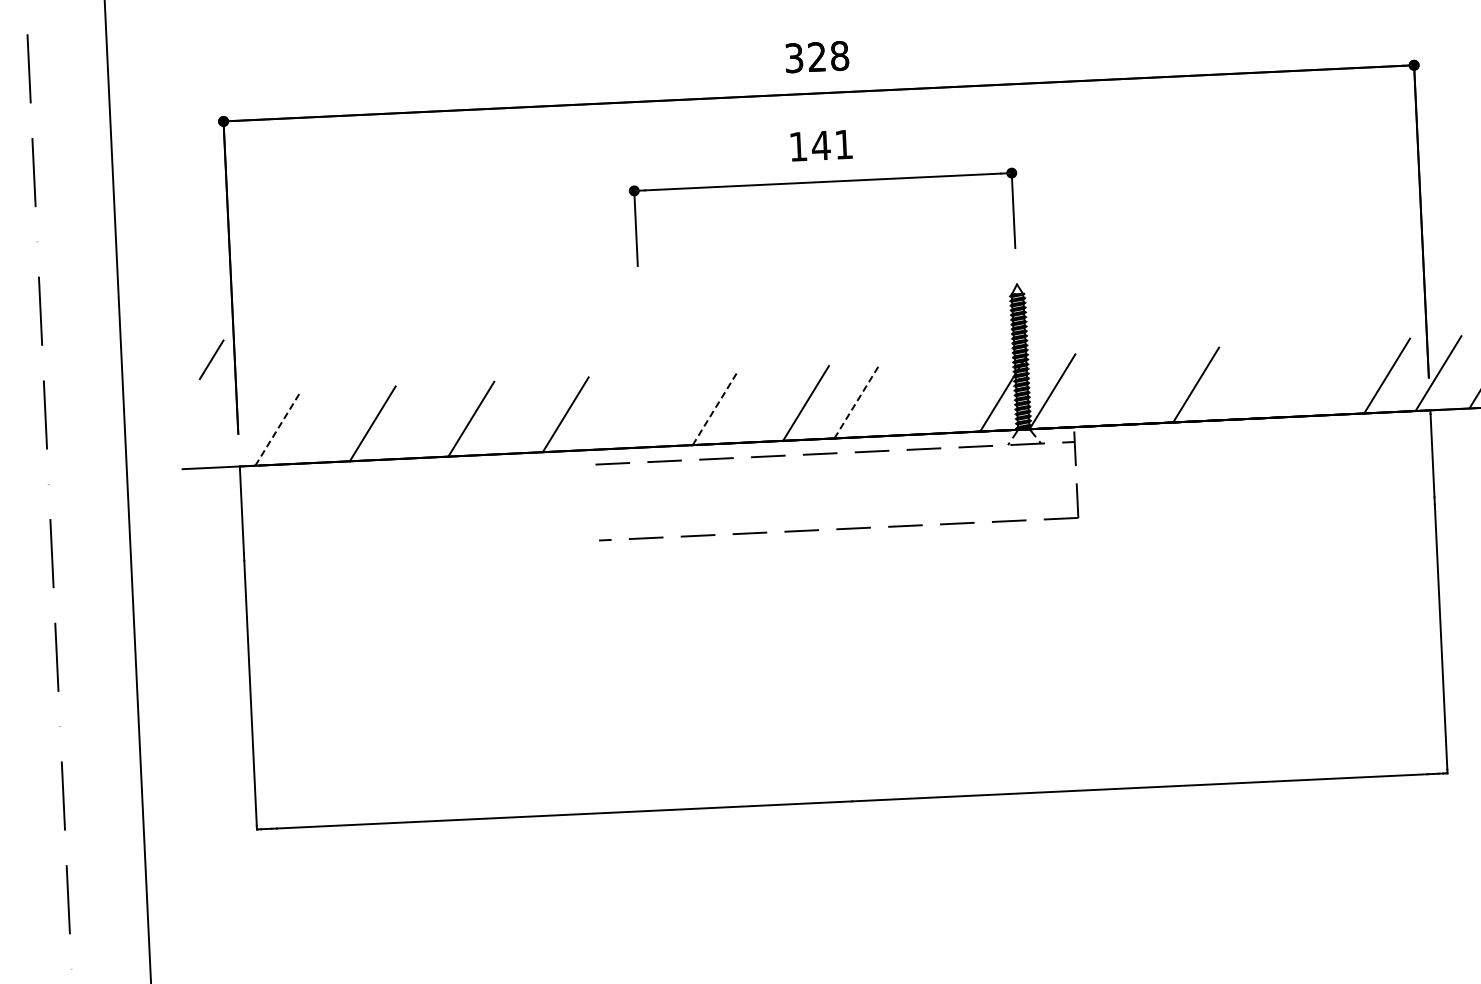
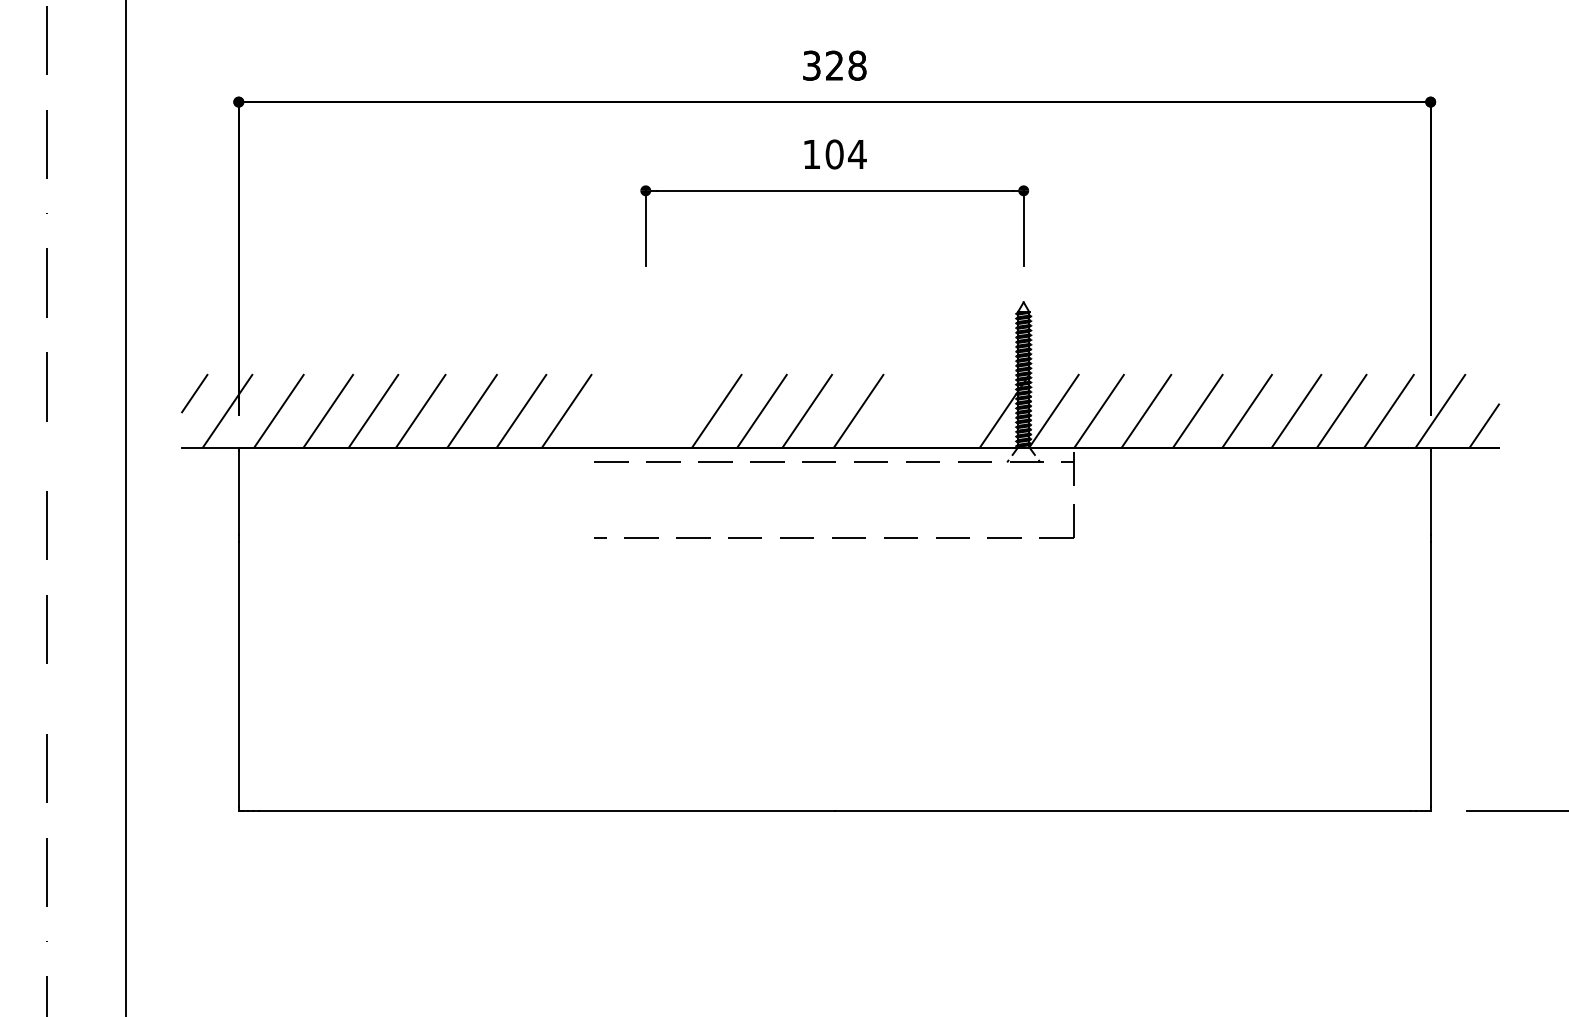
text: (832, 145) -> (845, 154), 141 -> 104
line: (211, 359) -> (194, 393), moved
line: (1339, 377) -> (1341, 410), added
line: (1294, 379) -> (1296, 410), added
line: (1244, 382) -> (1246, 410), added
line: (1144, 386) -> (1146, 410), added
line: (1096, 389) -> (1098, 410), added
line: (857, 401) -> (858, 411), dashed -> solid
line: (760, 404) -> (761, 410), added
line: (715, 408) -> (716, 411), dashed -> solid
line: (520, 416) -> (521, 410), added
line: (419, 420) -> (420, 410), added
line: (327, 425) -> (328, 410), added
line: (278, 428) -> (279, 411), dashed -> solid
line: (226, 430) -> (227, 410), added

